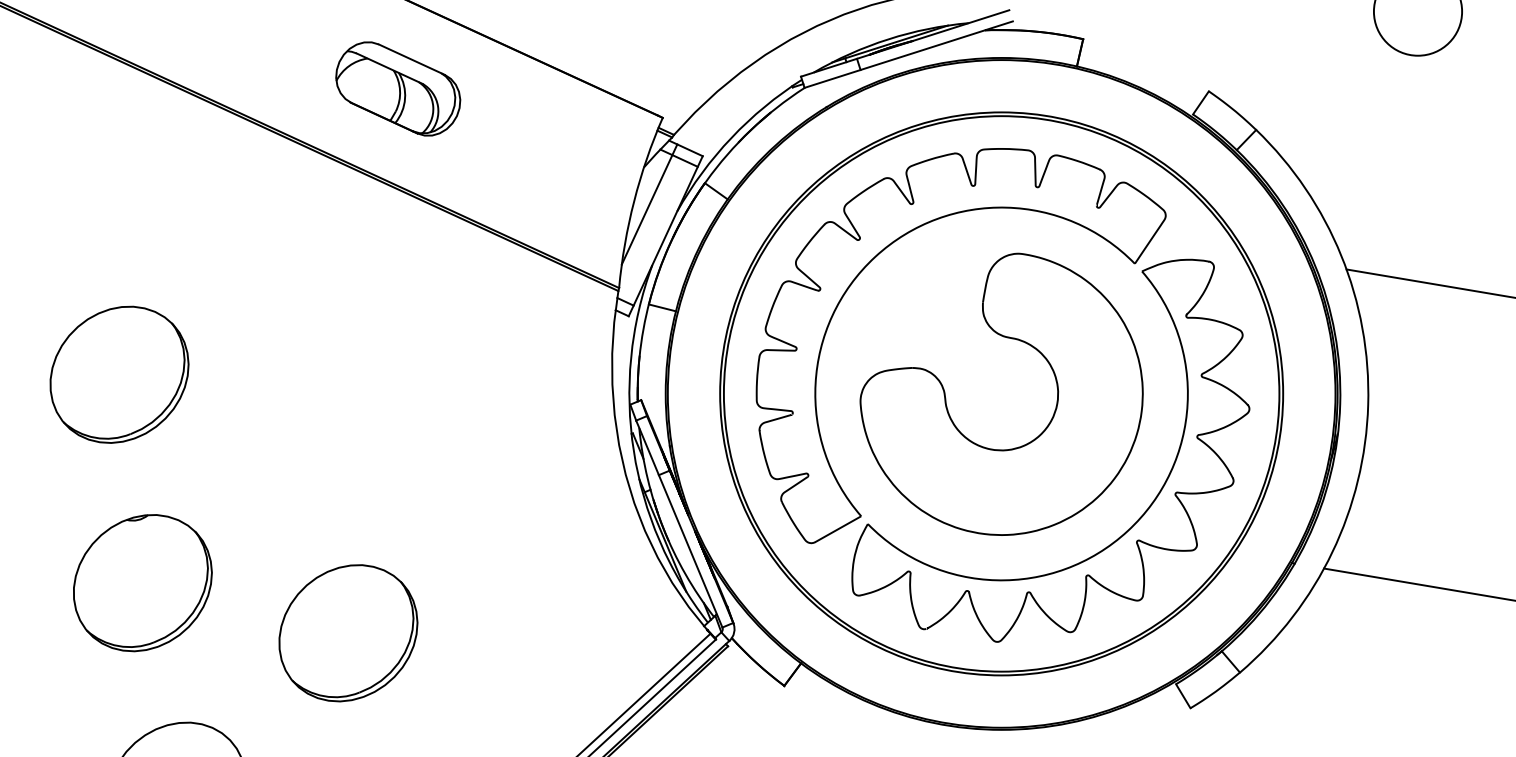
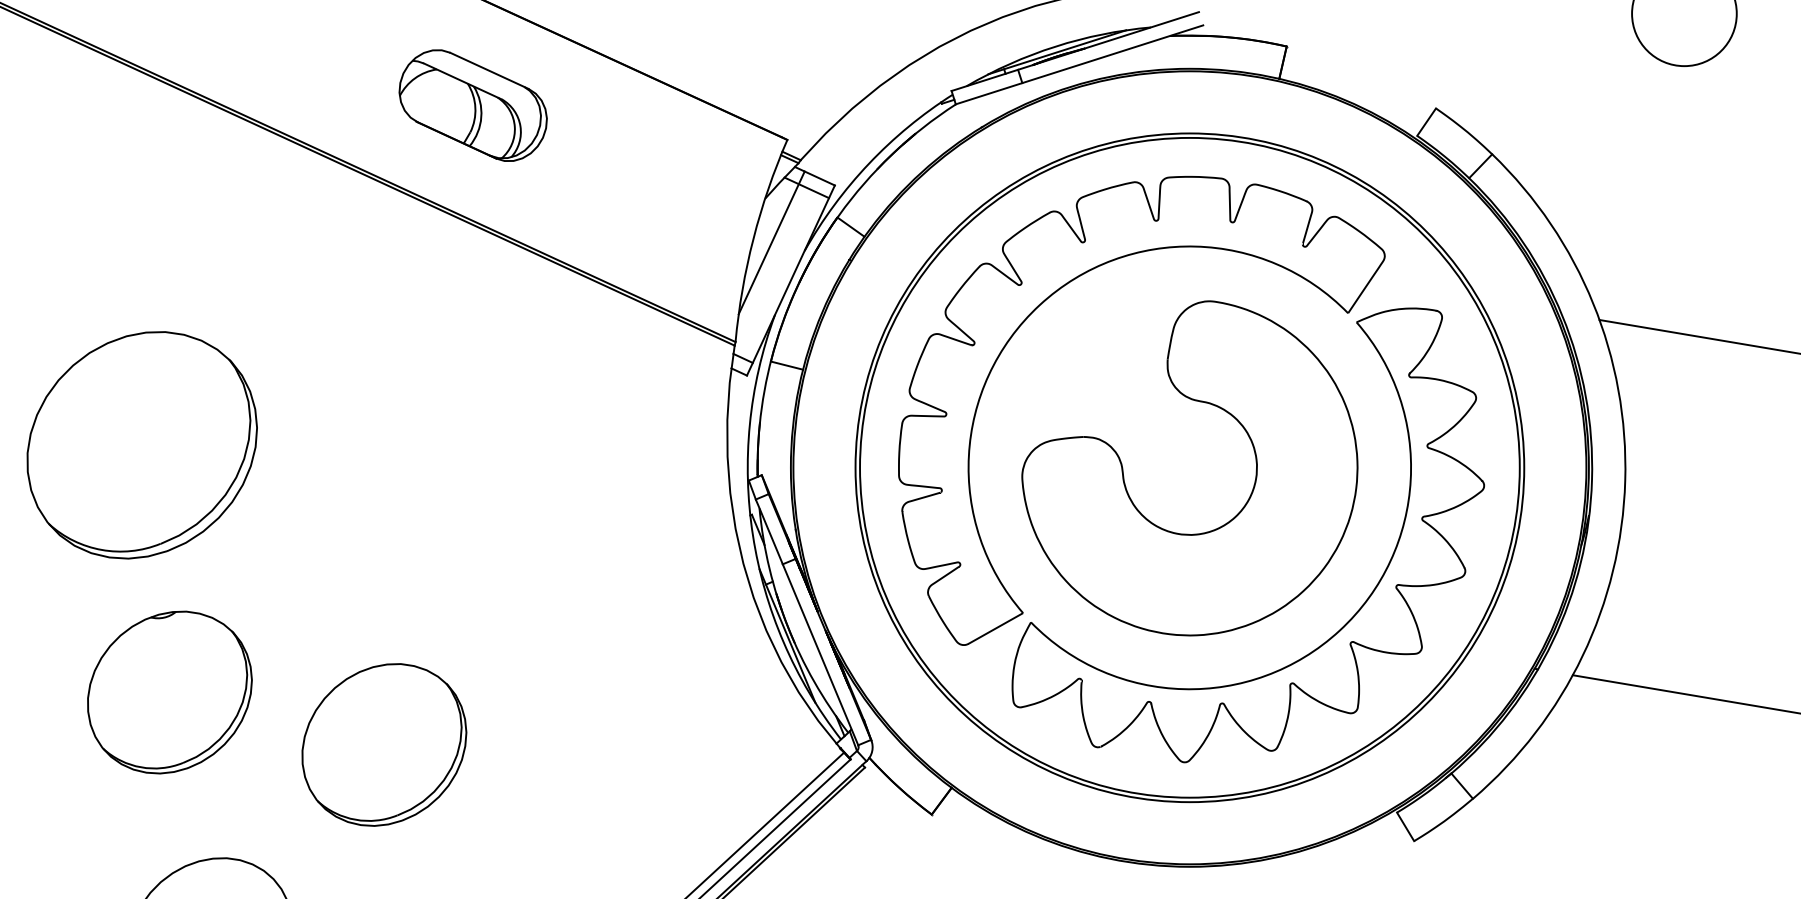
part: (119, 374) -> (142, 444), size x1.4
part: (348, 633) -> (384, 745), moved

